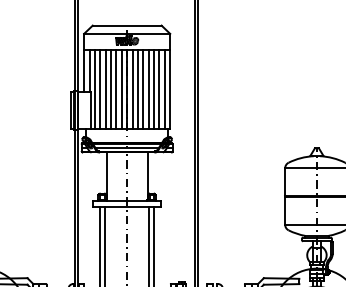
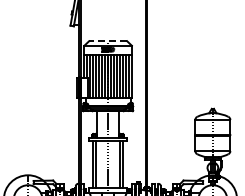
line: (125, 26) -> (107, 41), solid -> dashed

